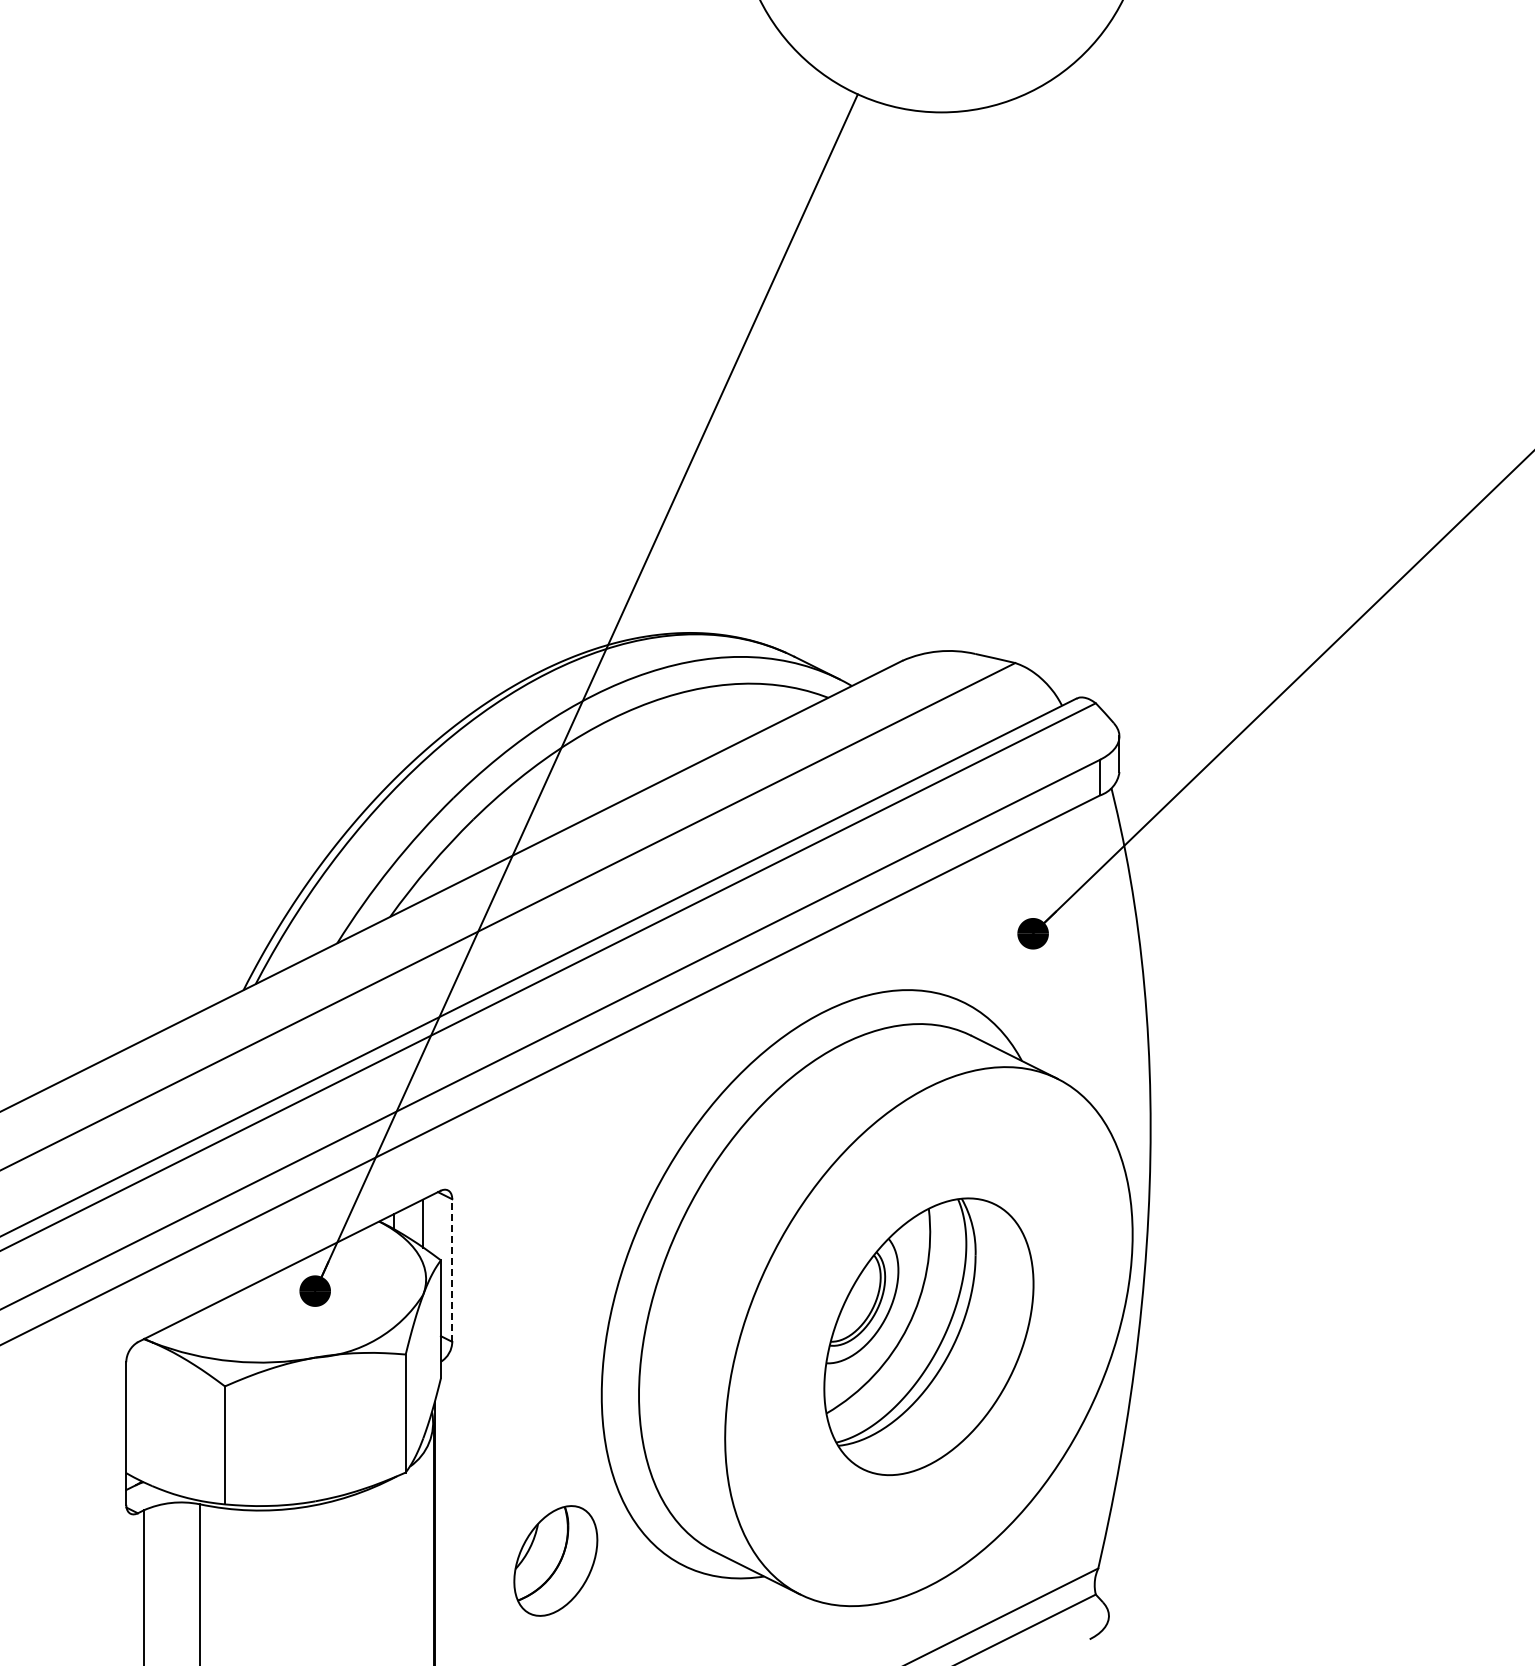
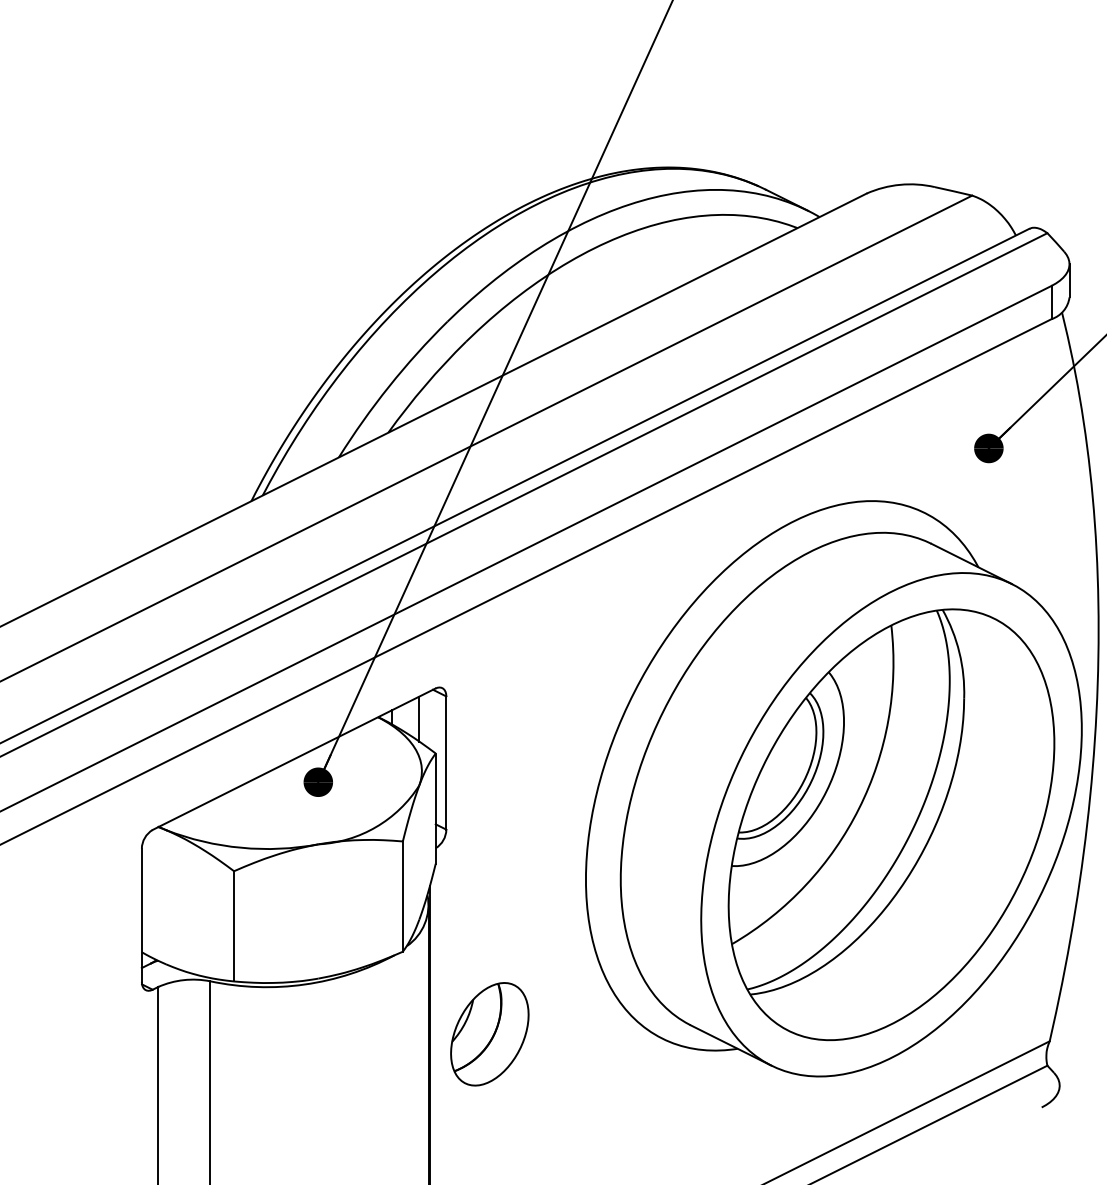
line: (452, 1270) -> (446, 762), dashed -> solid
part: (928, 1336) -> (891, 824), size x1.67
part: (555, 1560) -> (489, 1033), moved

